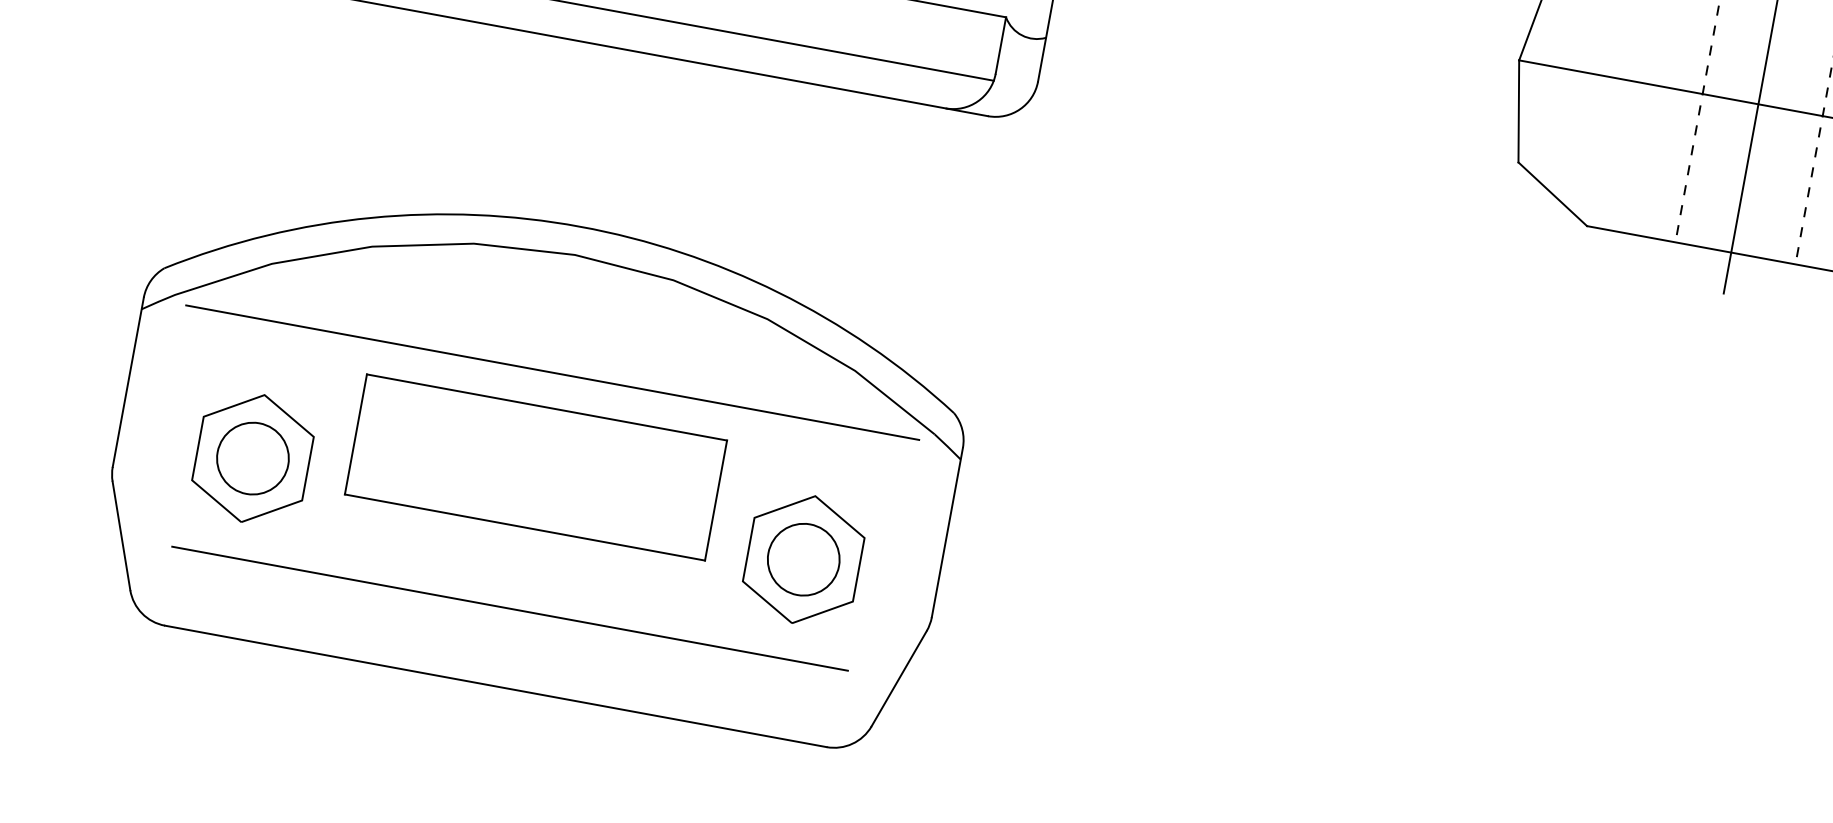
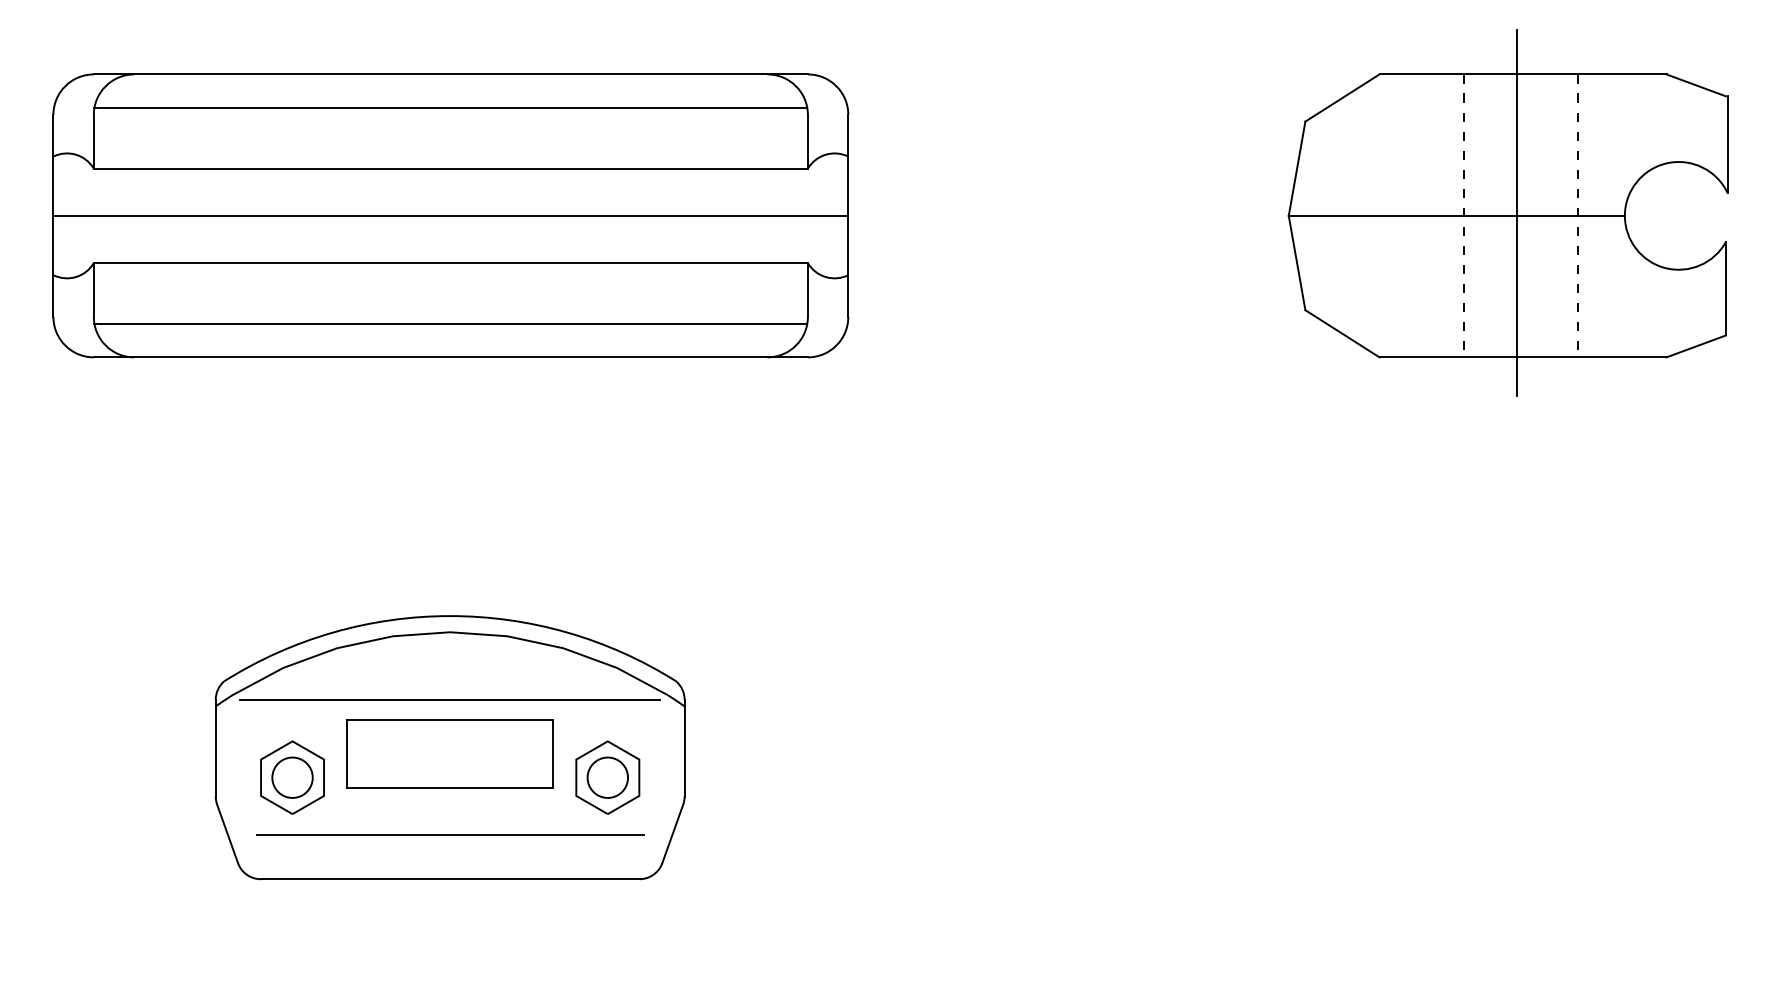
part: (537, 456) -> (449, 747), size x0.6

